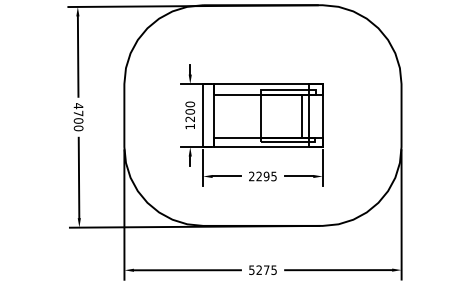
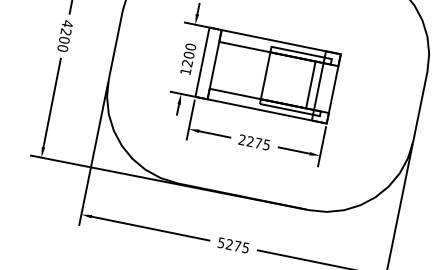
text: (78, 113) -> (65, 32), 4700 -> 4200
text: (266, 176) -> (258, 143), 2295 -> 2275

